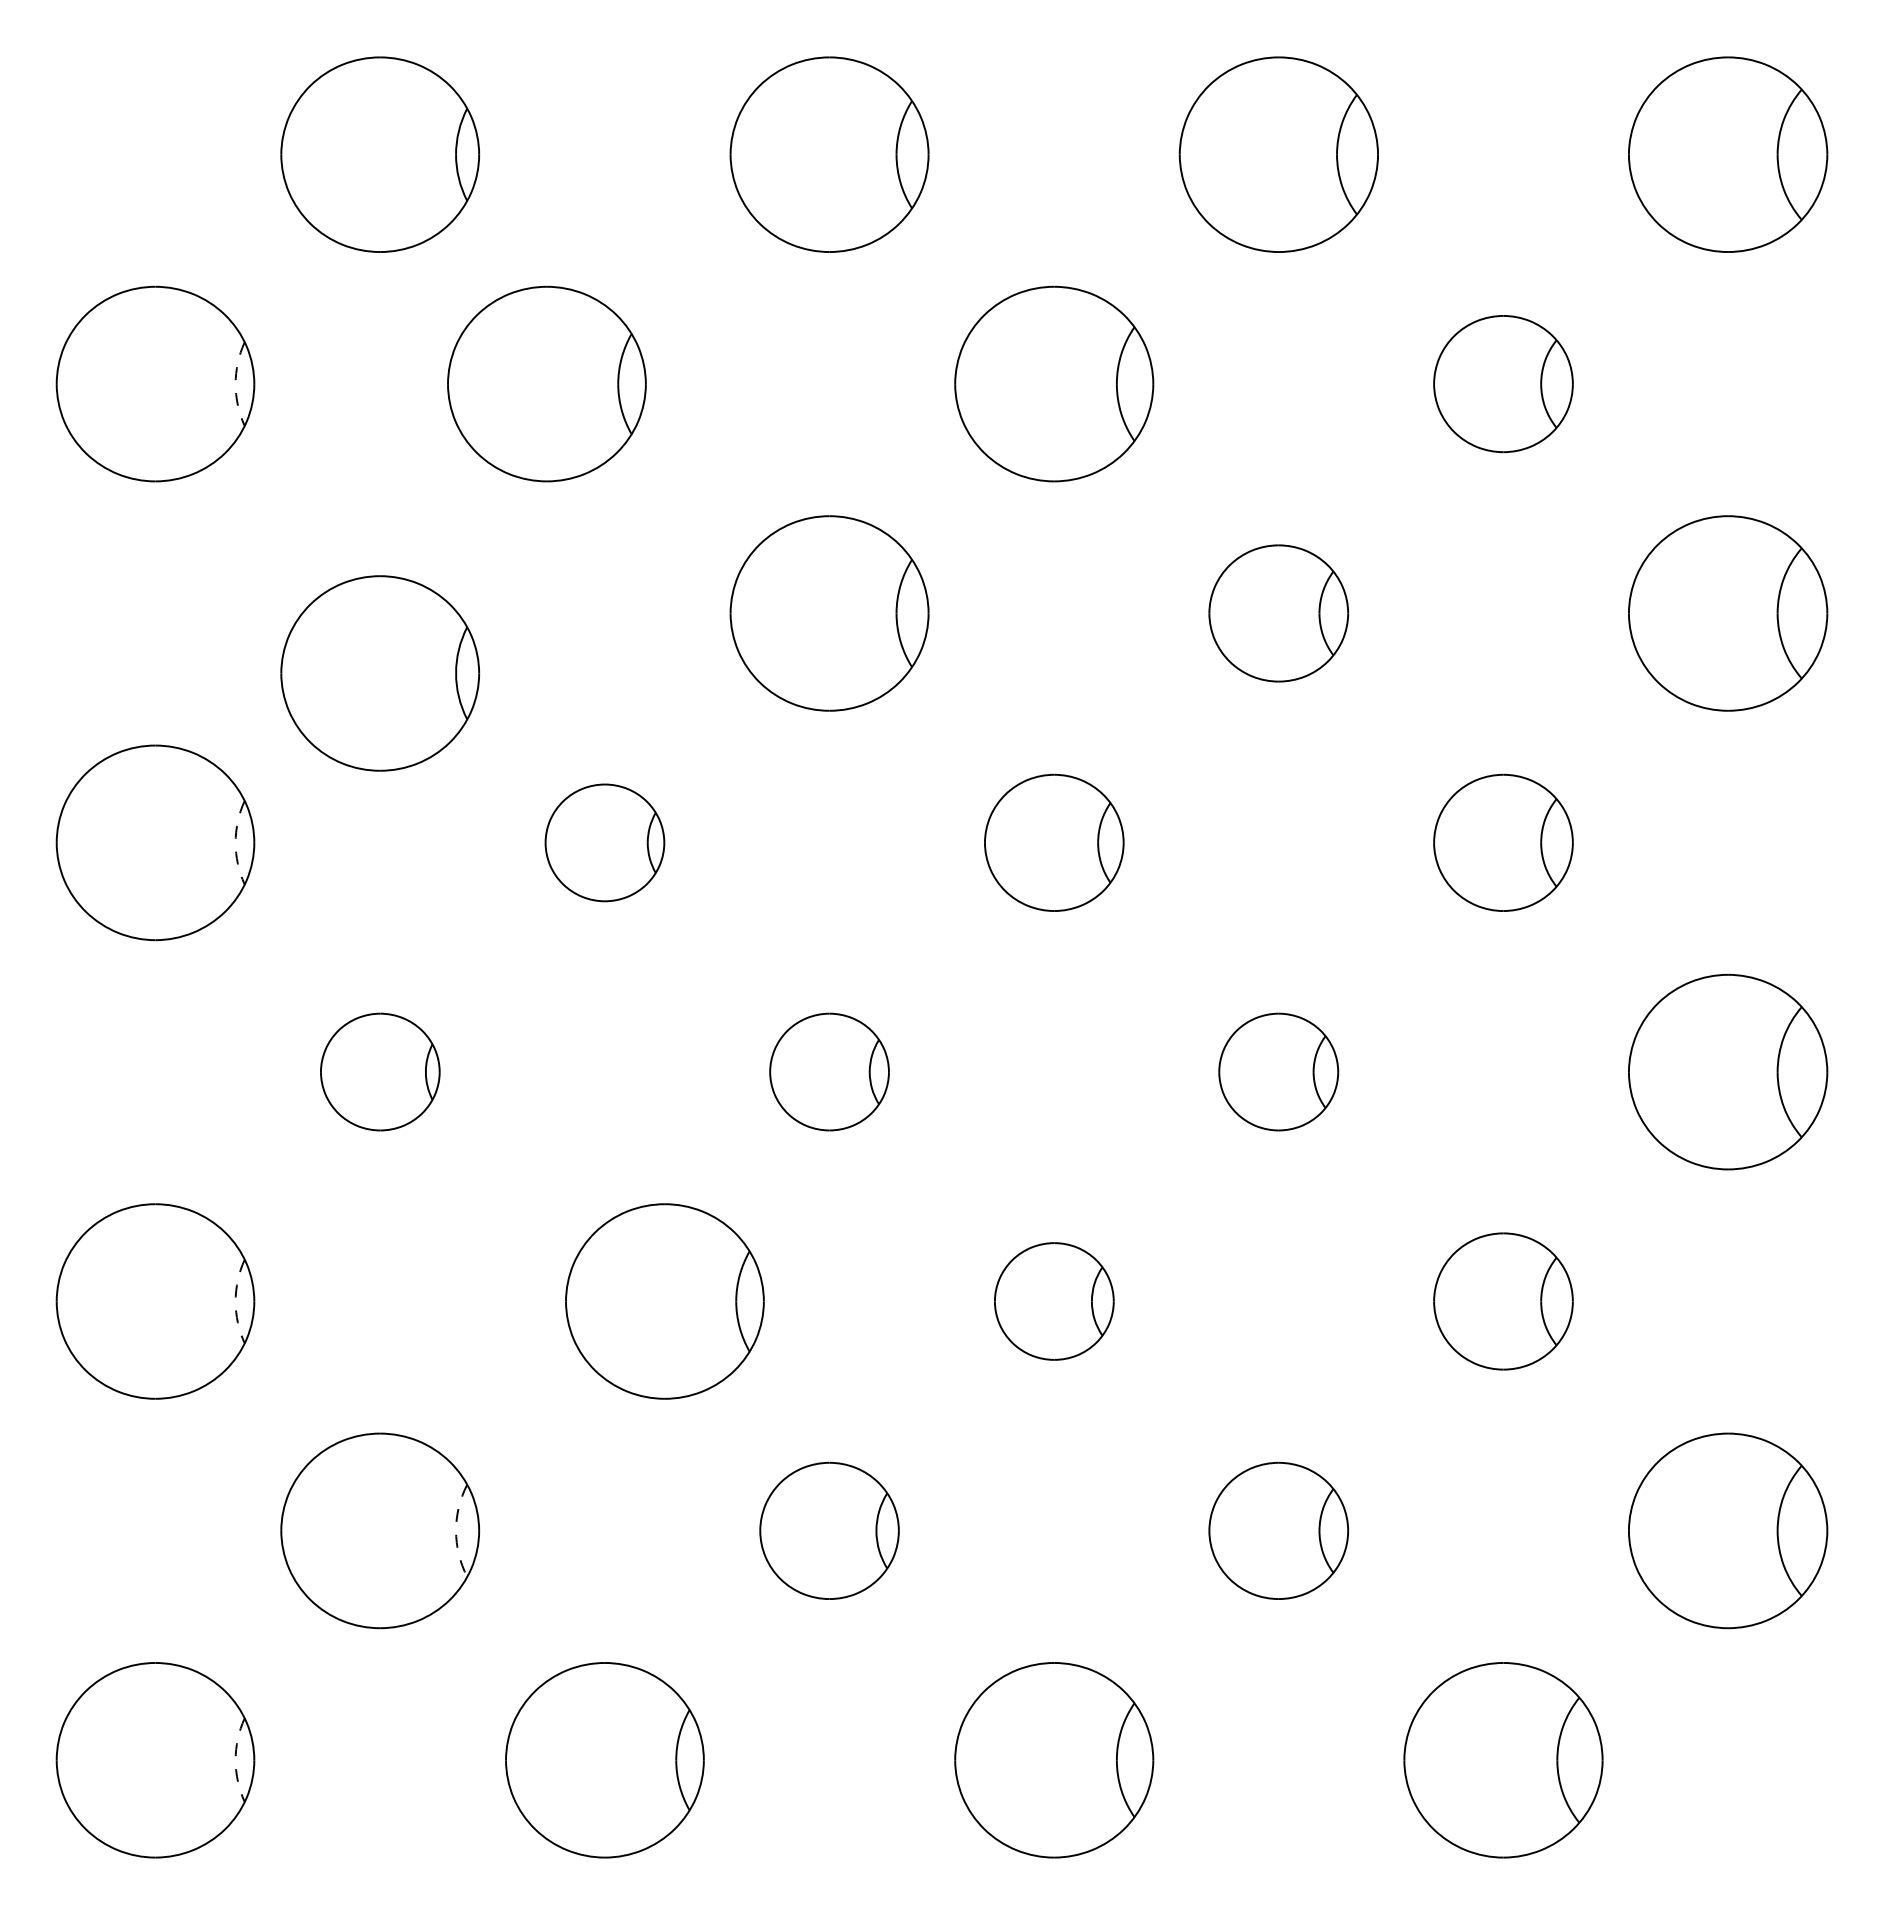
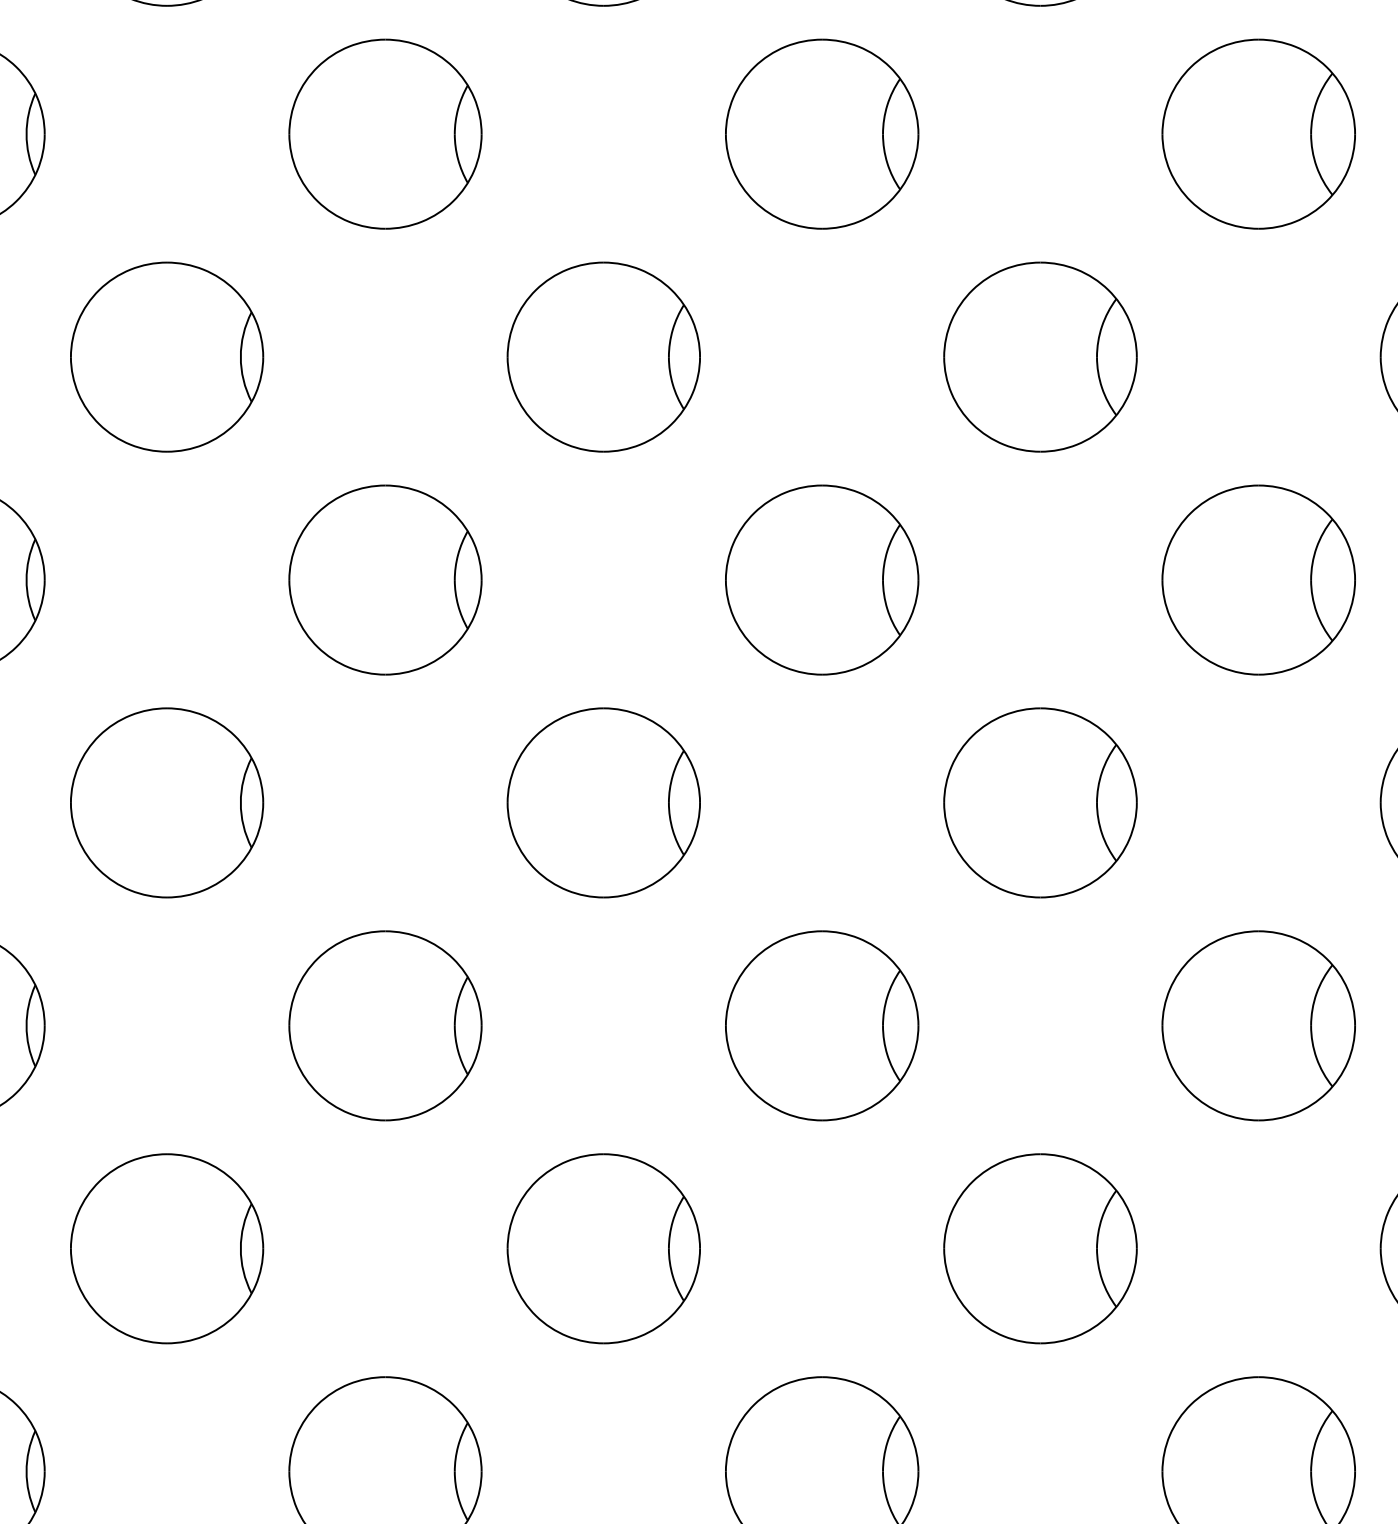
part: (546, 383) -> (385, 133), moved
part: (1503, 383) -> (1258, 133), size x1.43
arc: (235, 384) -> (26, 134), dashed -> solid
part: (1278, 613) -> (1040, 357), size x1.43
part: (380, 673) -> (167, 357), moved
arc: (235, 842) -> (26, 579), dashed -> solid
part: (604, 842) -> (385, 579), size x1.67
part: (1054, 842) -> (822, 579), size x1.43
part: (1503, 842) -> (1258, 579), size x1.43
part: (380, 1071) -> (167, 802), size x1.67
part: (829, 1071) -> (603, 802), size x1.67
part: (1278, 1071) -> (1040, 802), size x1.67
arc: (235, 1301) -> (26, 1025), dashed -> solid
part: (664, 1301) -> (385, 1025), moved
part: (1054, 1301) -> (822, 1025), size x1.67
part: (1503, 1301) -> (1258, 1025), size x1.43
arc: (456, 1530) -> (241, 1248), dashed -> solid
part: (829, 1530) -> (603, 1248), size x1.43
part: (1278, 1530) -> (1040, 1248), size x1.43
arc: (235, 1760) -> (26, 1471), dashed -> solid

